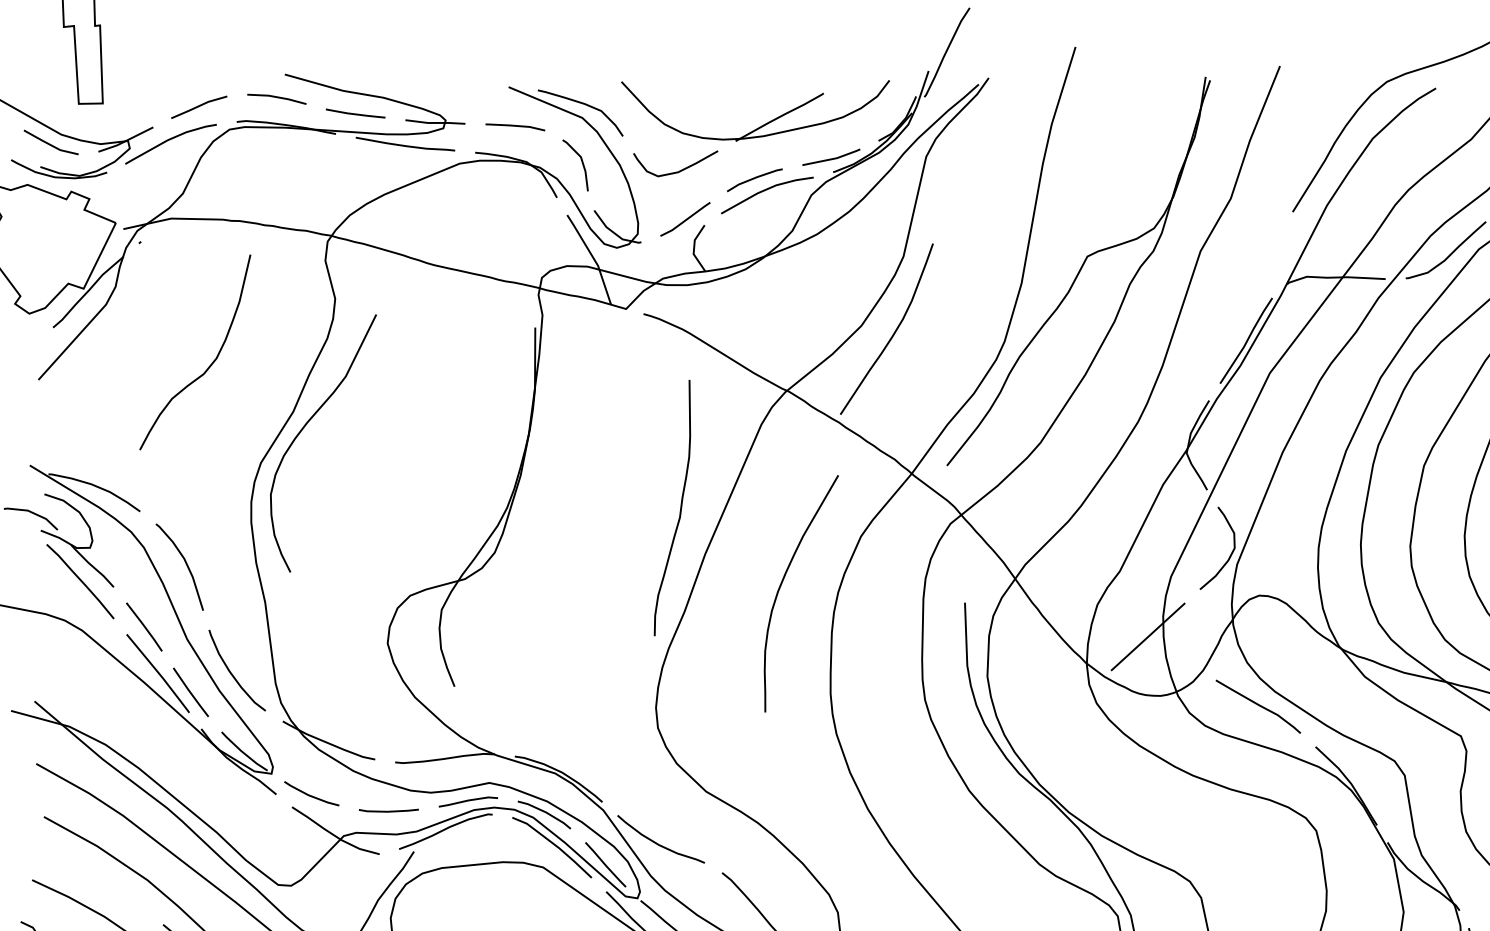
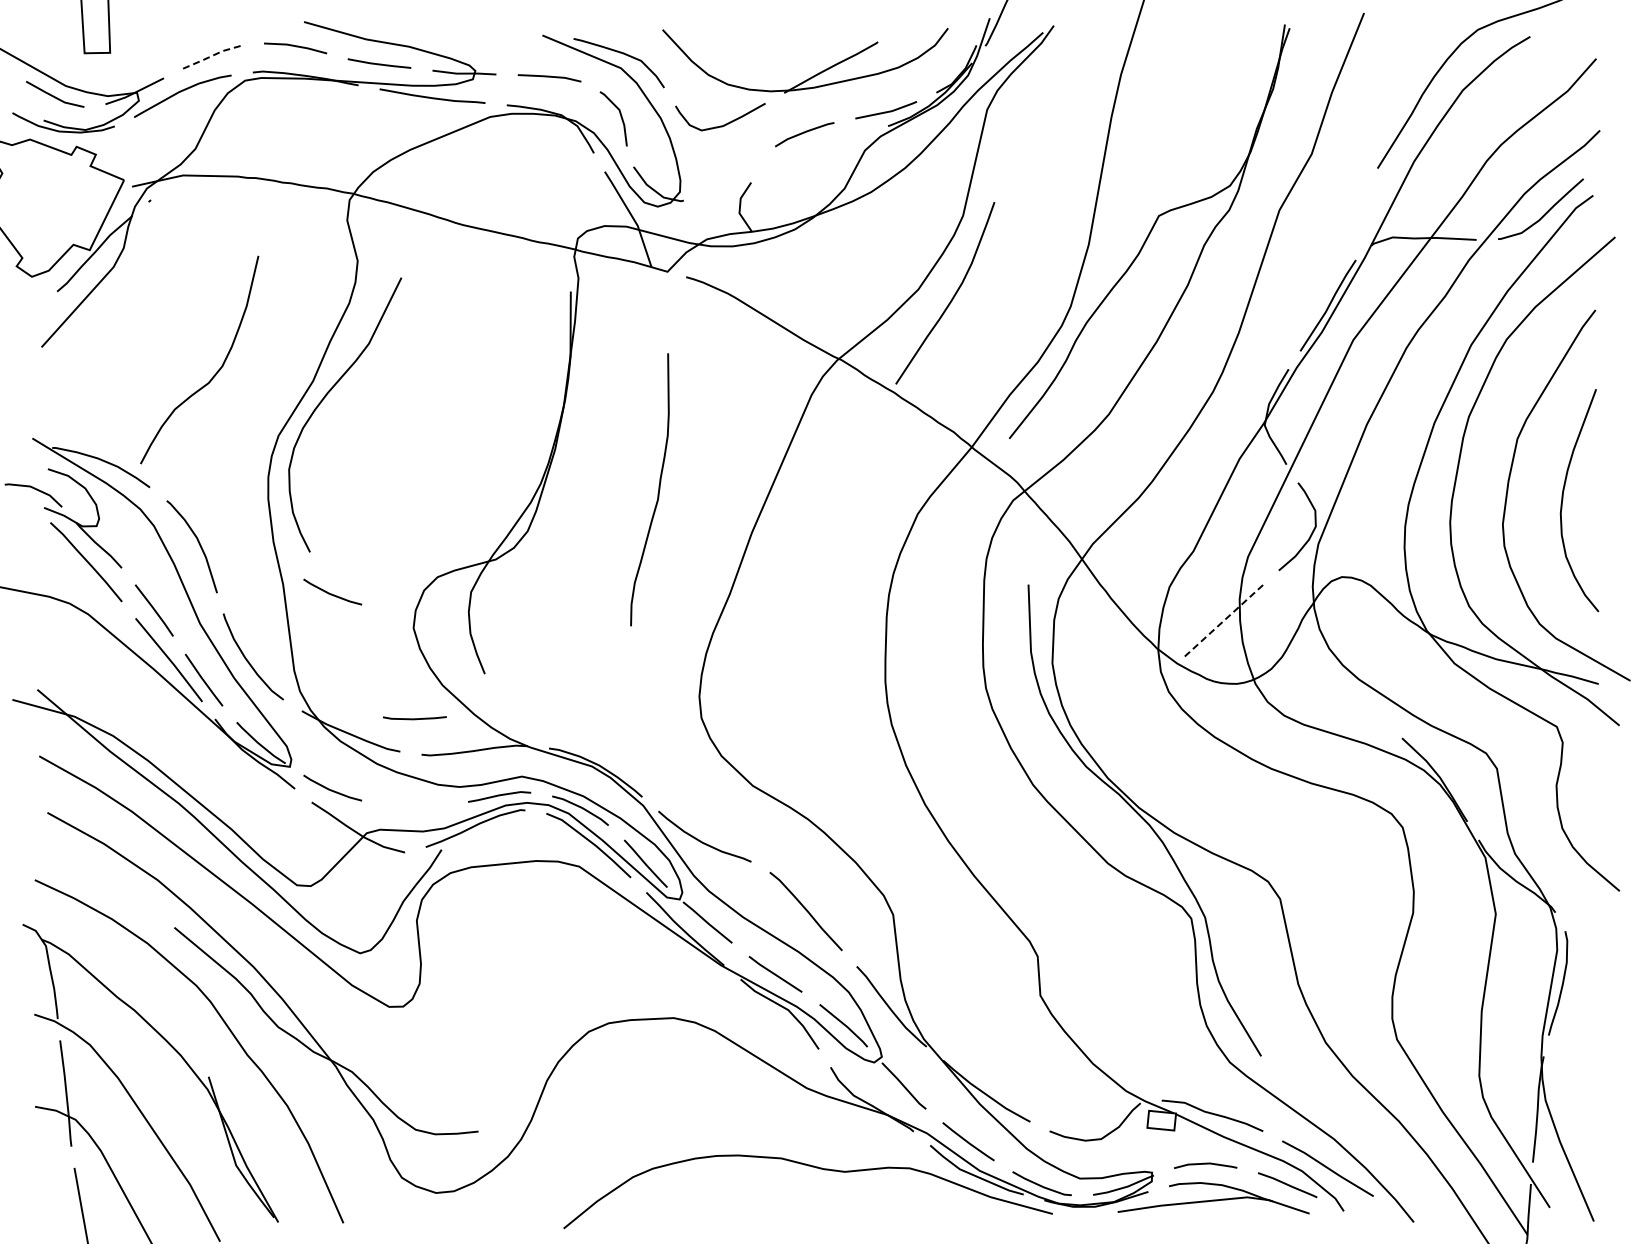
line: (198, 105) -> (212, 55), solid -> dashed
curve: (764, 191) -> (815, 146), removed
line: (686, 218) -> (731, 175), removed
curve: (211, 363) -> (216, 371), moved
curve: (679, 511) -> (657, 493), moved
curve: (780, 587) -> (832, 568), removed
line: (311, 611) -> (332, 593), added
line: (1148, 637) -> (1223, 621), solid -> dashed
curve: (1257, 705) -> (1340, 694), removed
line: (388, 811) -> (414, 718), moved

